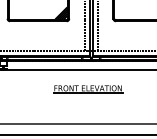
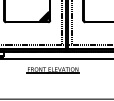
part: (88, 89) -> (53, 70), moved

